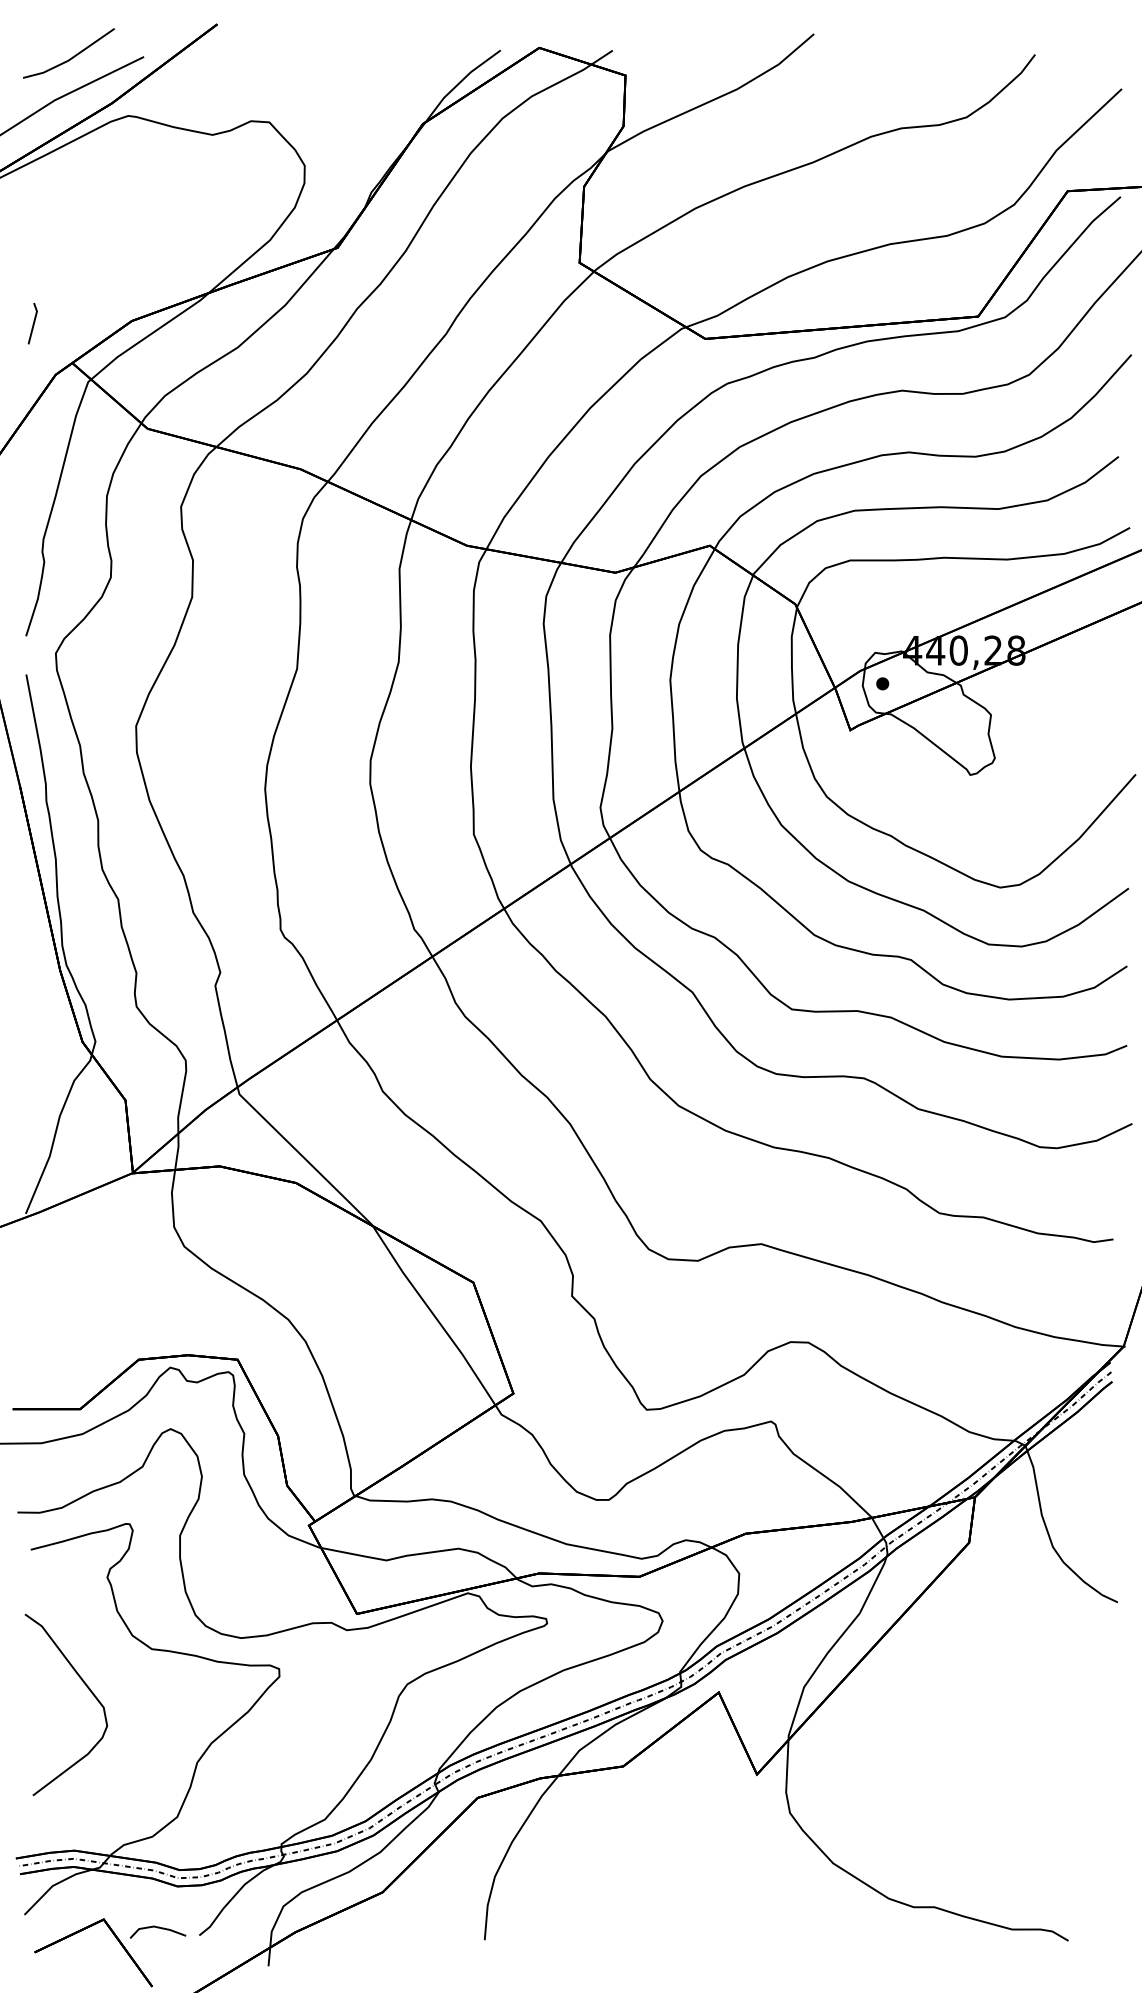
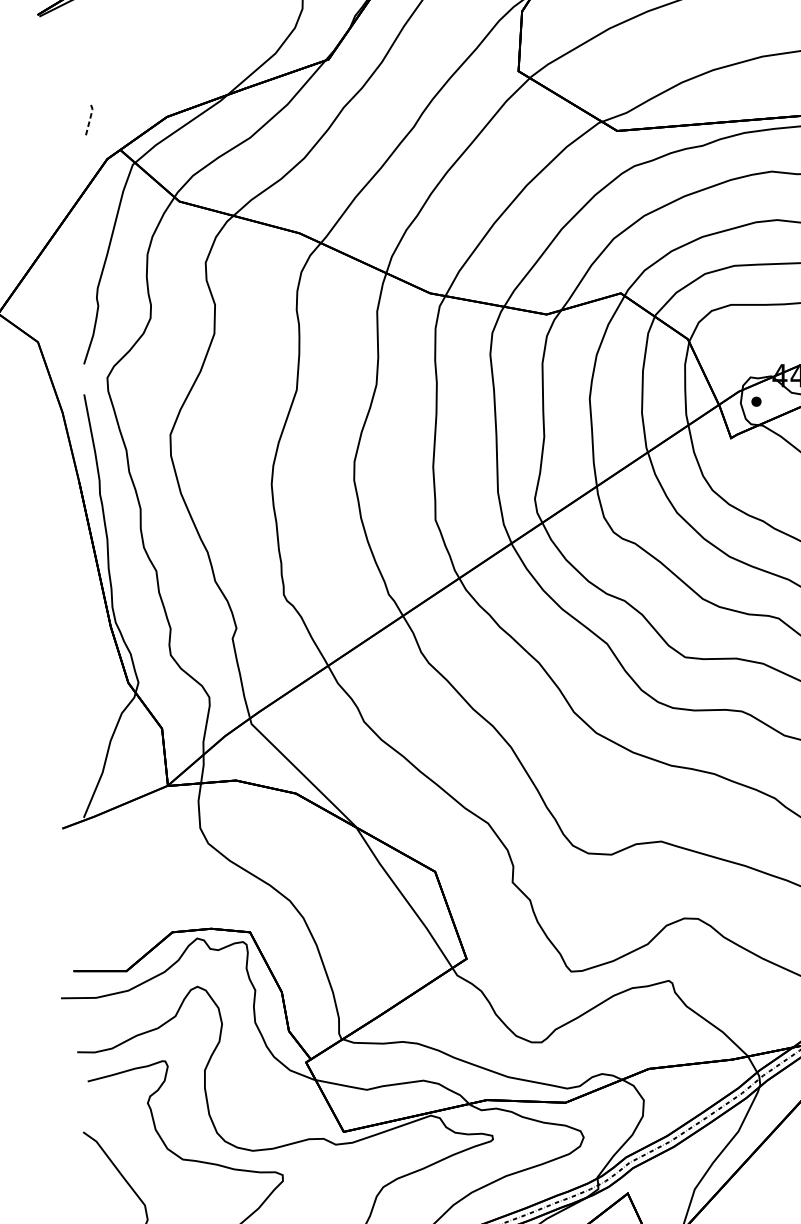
line: (34, 322) -> (90, 118), solid -> dashed

